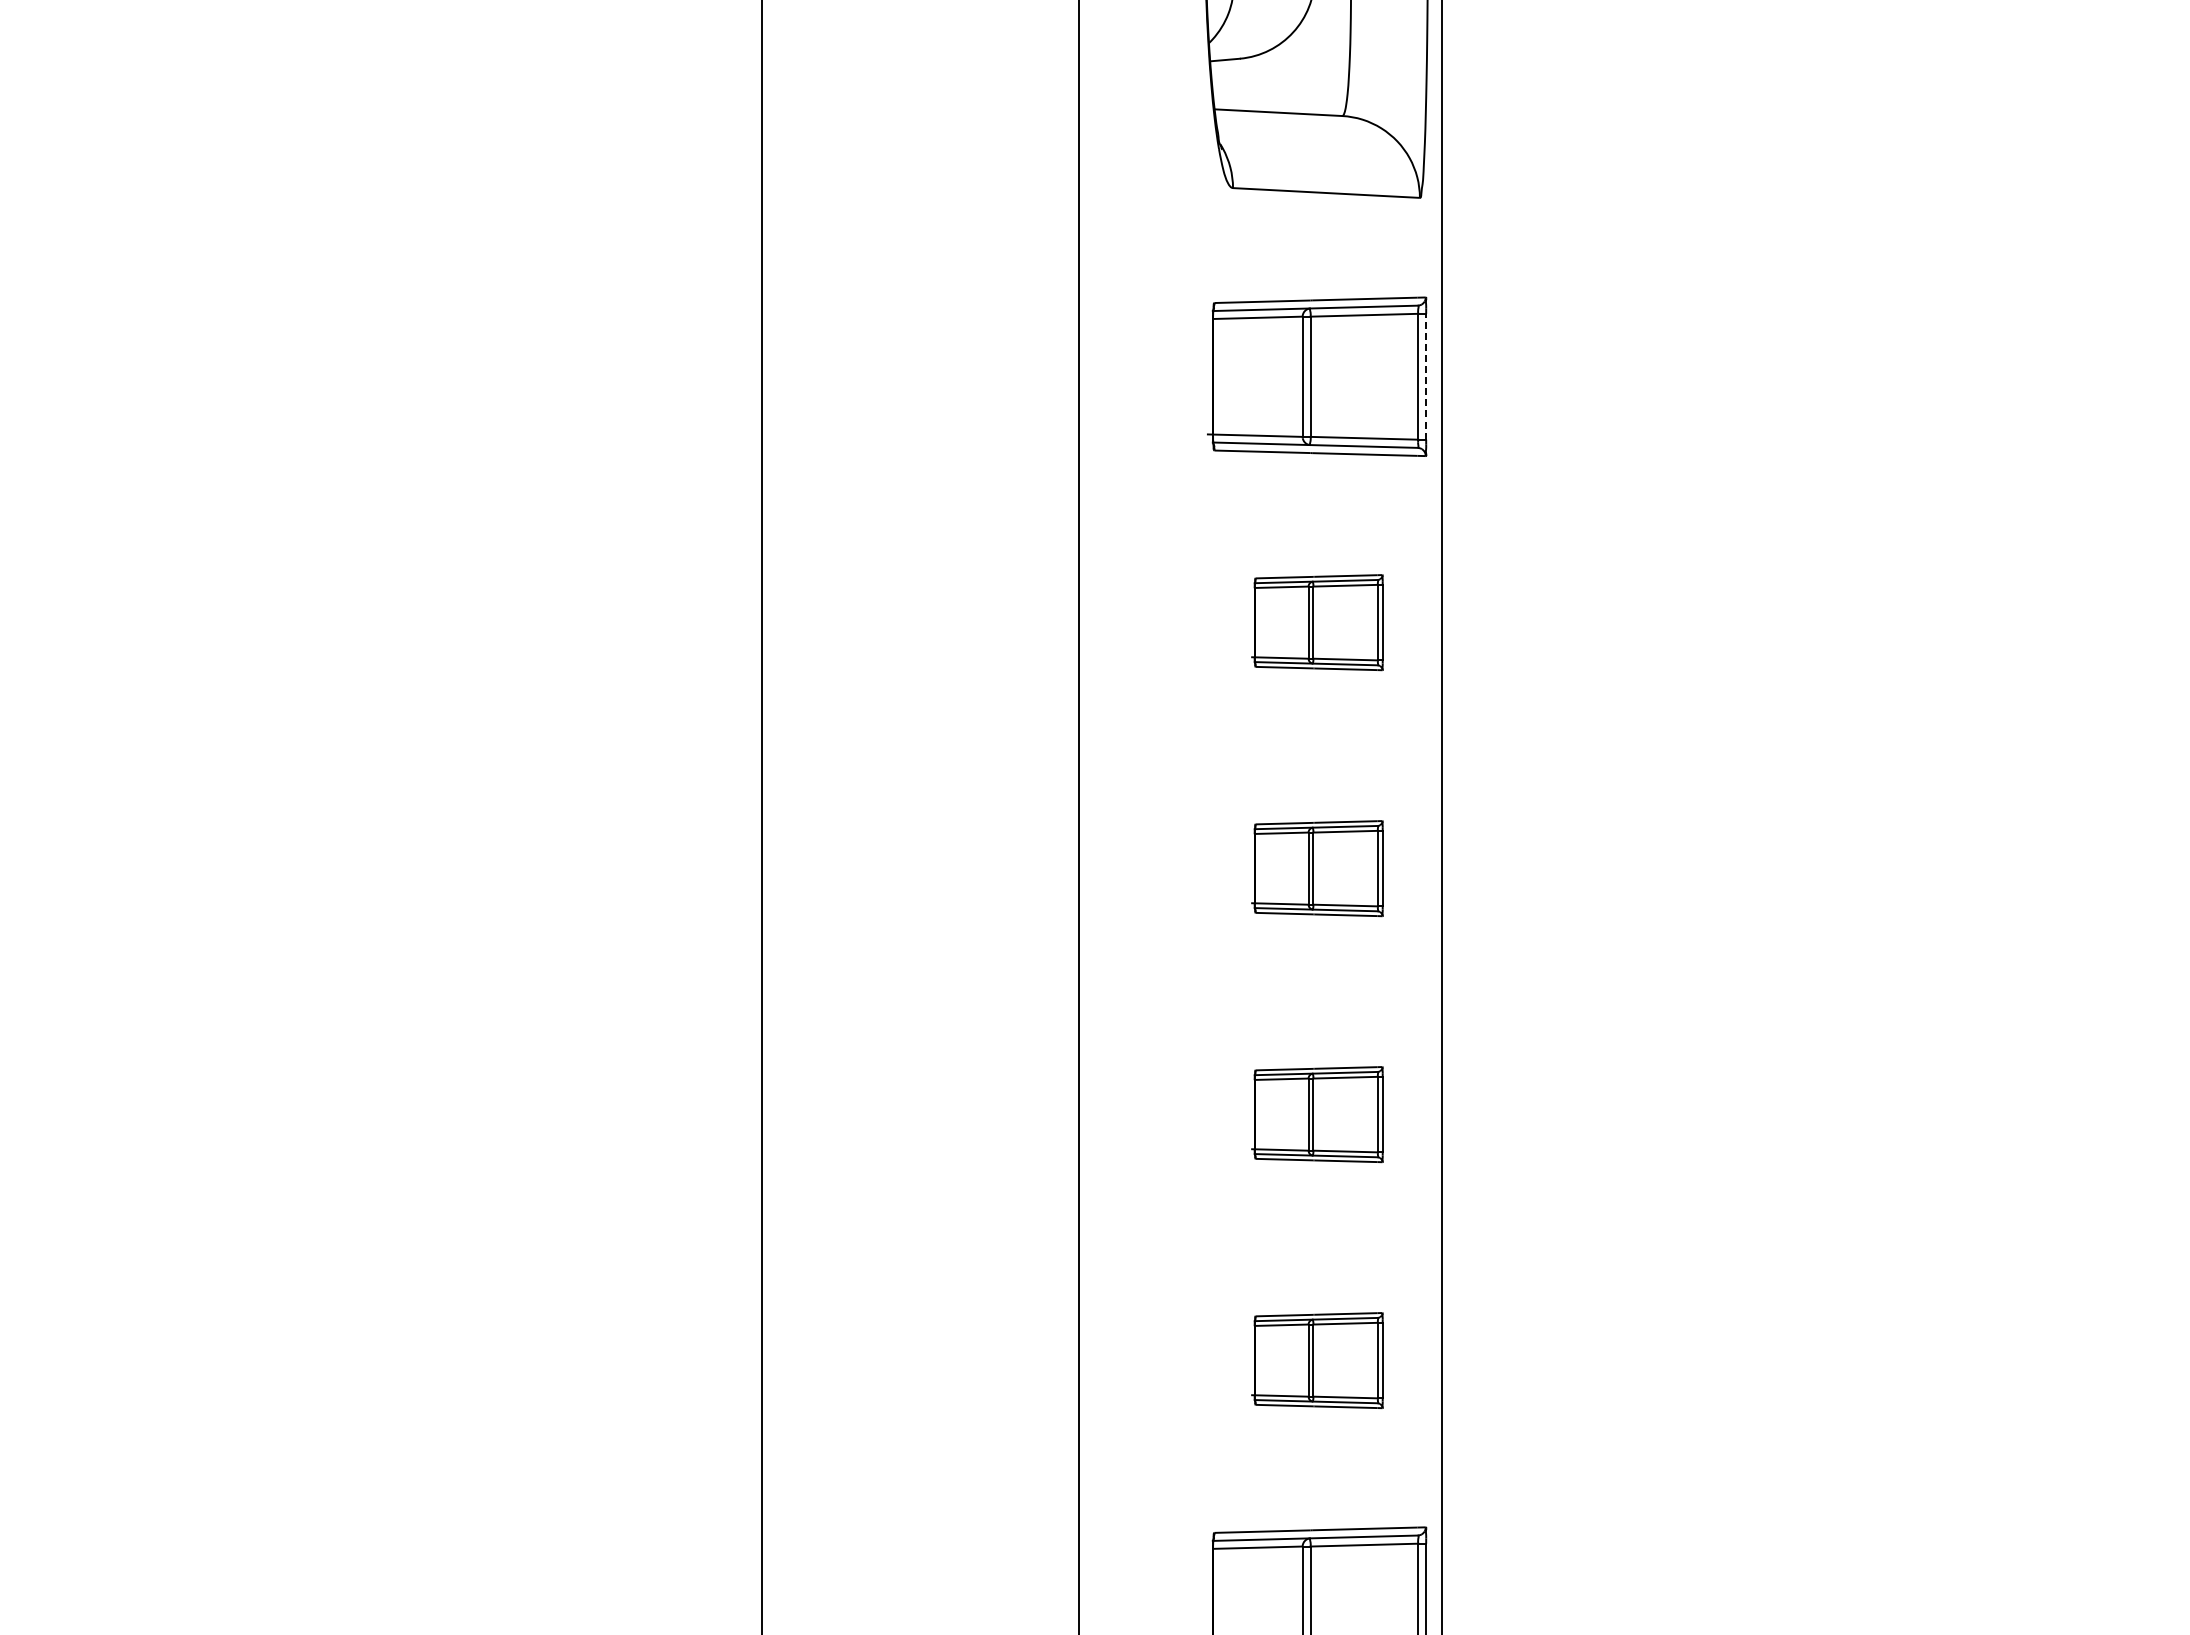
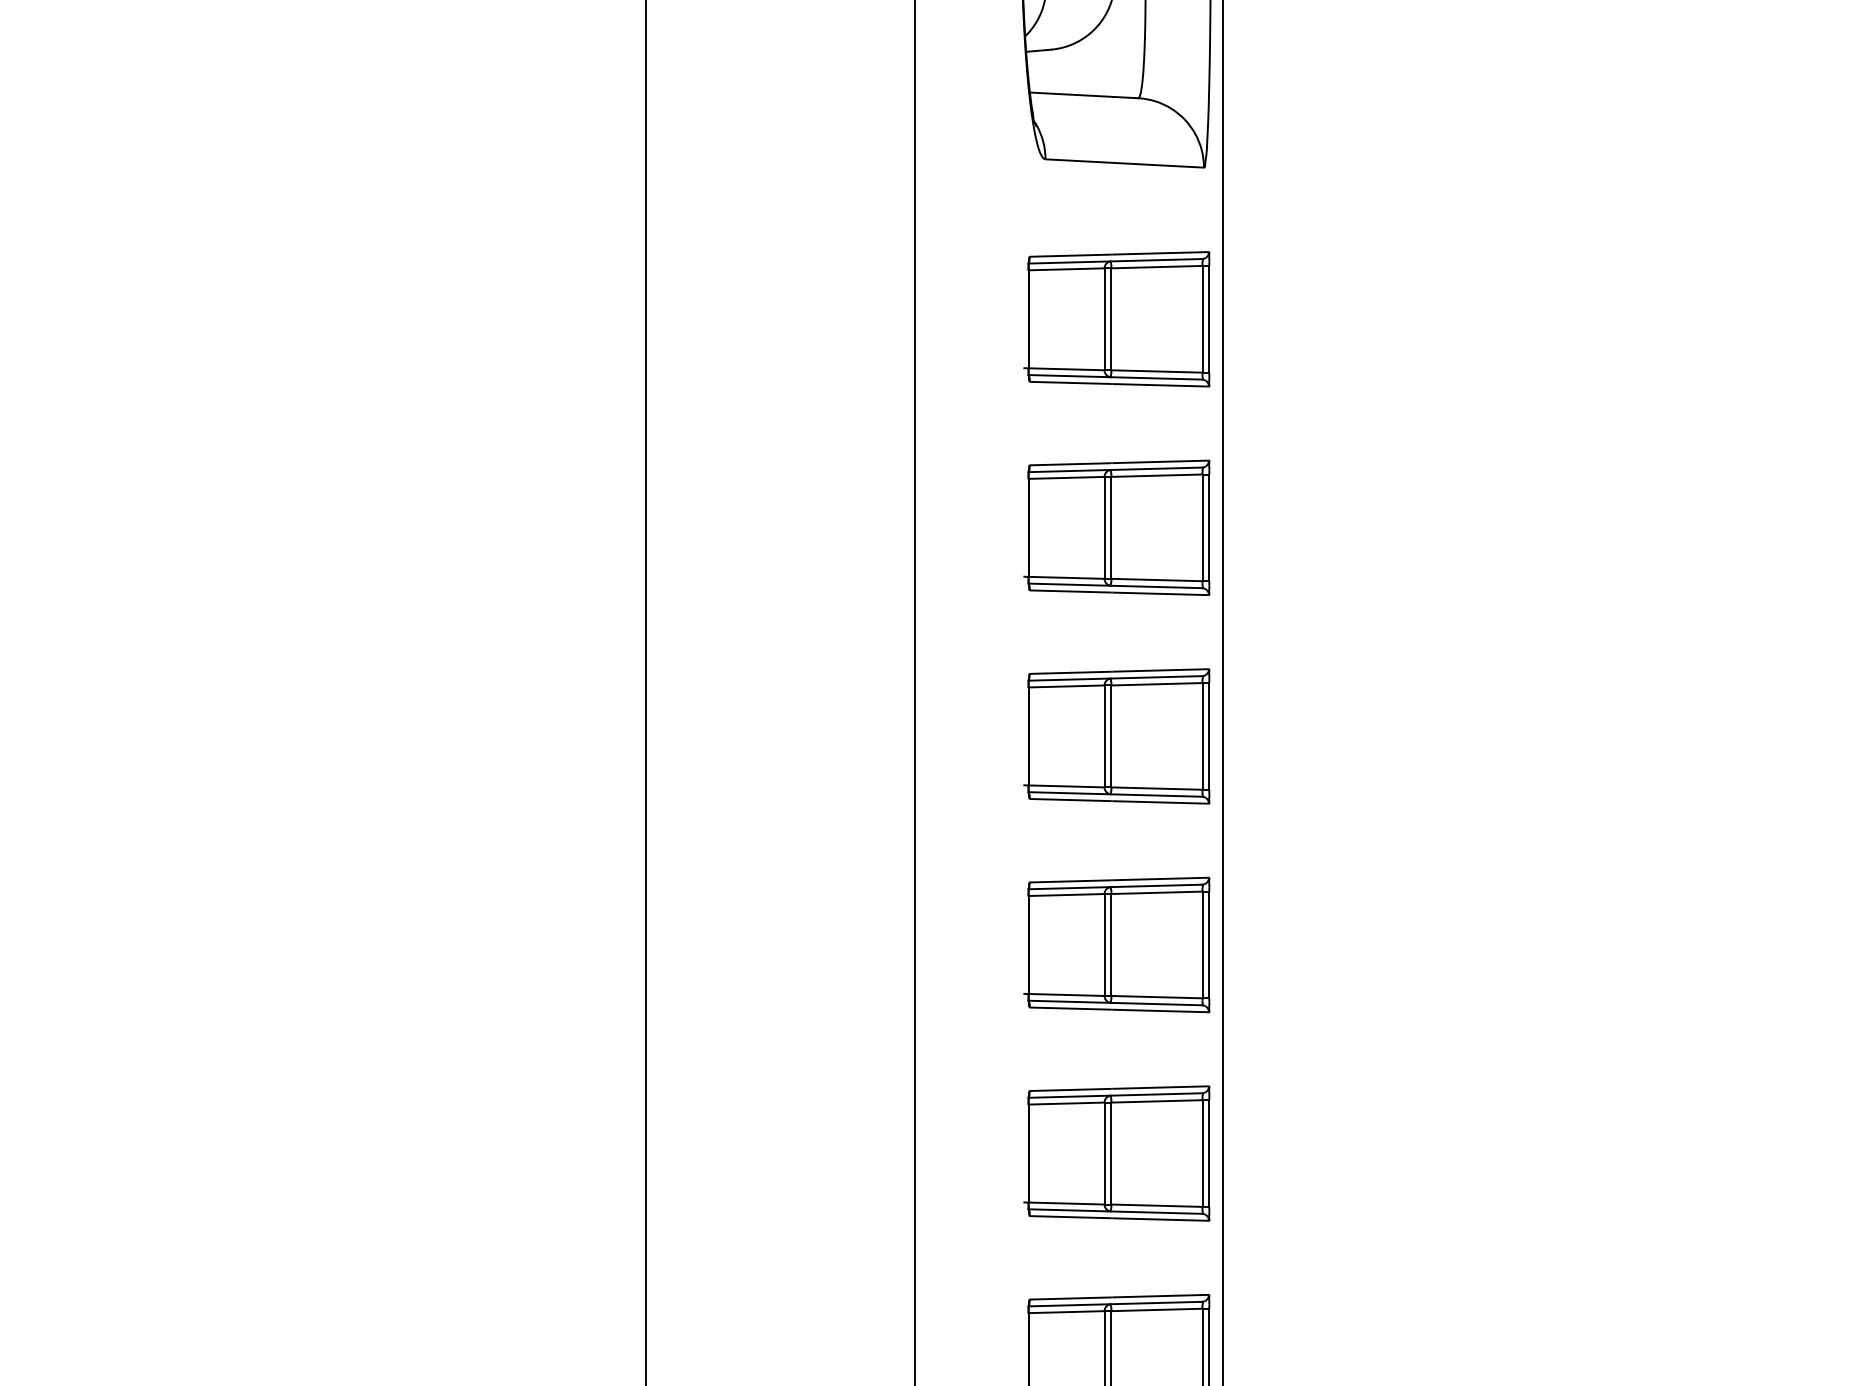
line: (1426, 376) -> (1209, 319), dashed -> solid
part: (1317, 622) -> (1117, 527), size x1.67
part: (1317, 868) -> (1117, 736), size x1.67
part: (1317, 1114) -> (1117, 944), size x1.67
part: (1317, 1360) -> (1117, 1153), size x1.67

